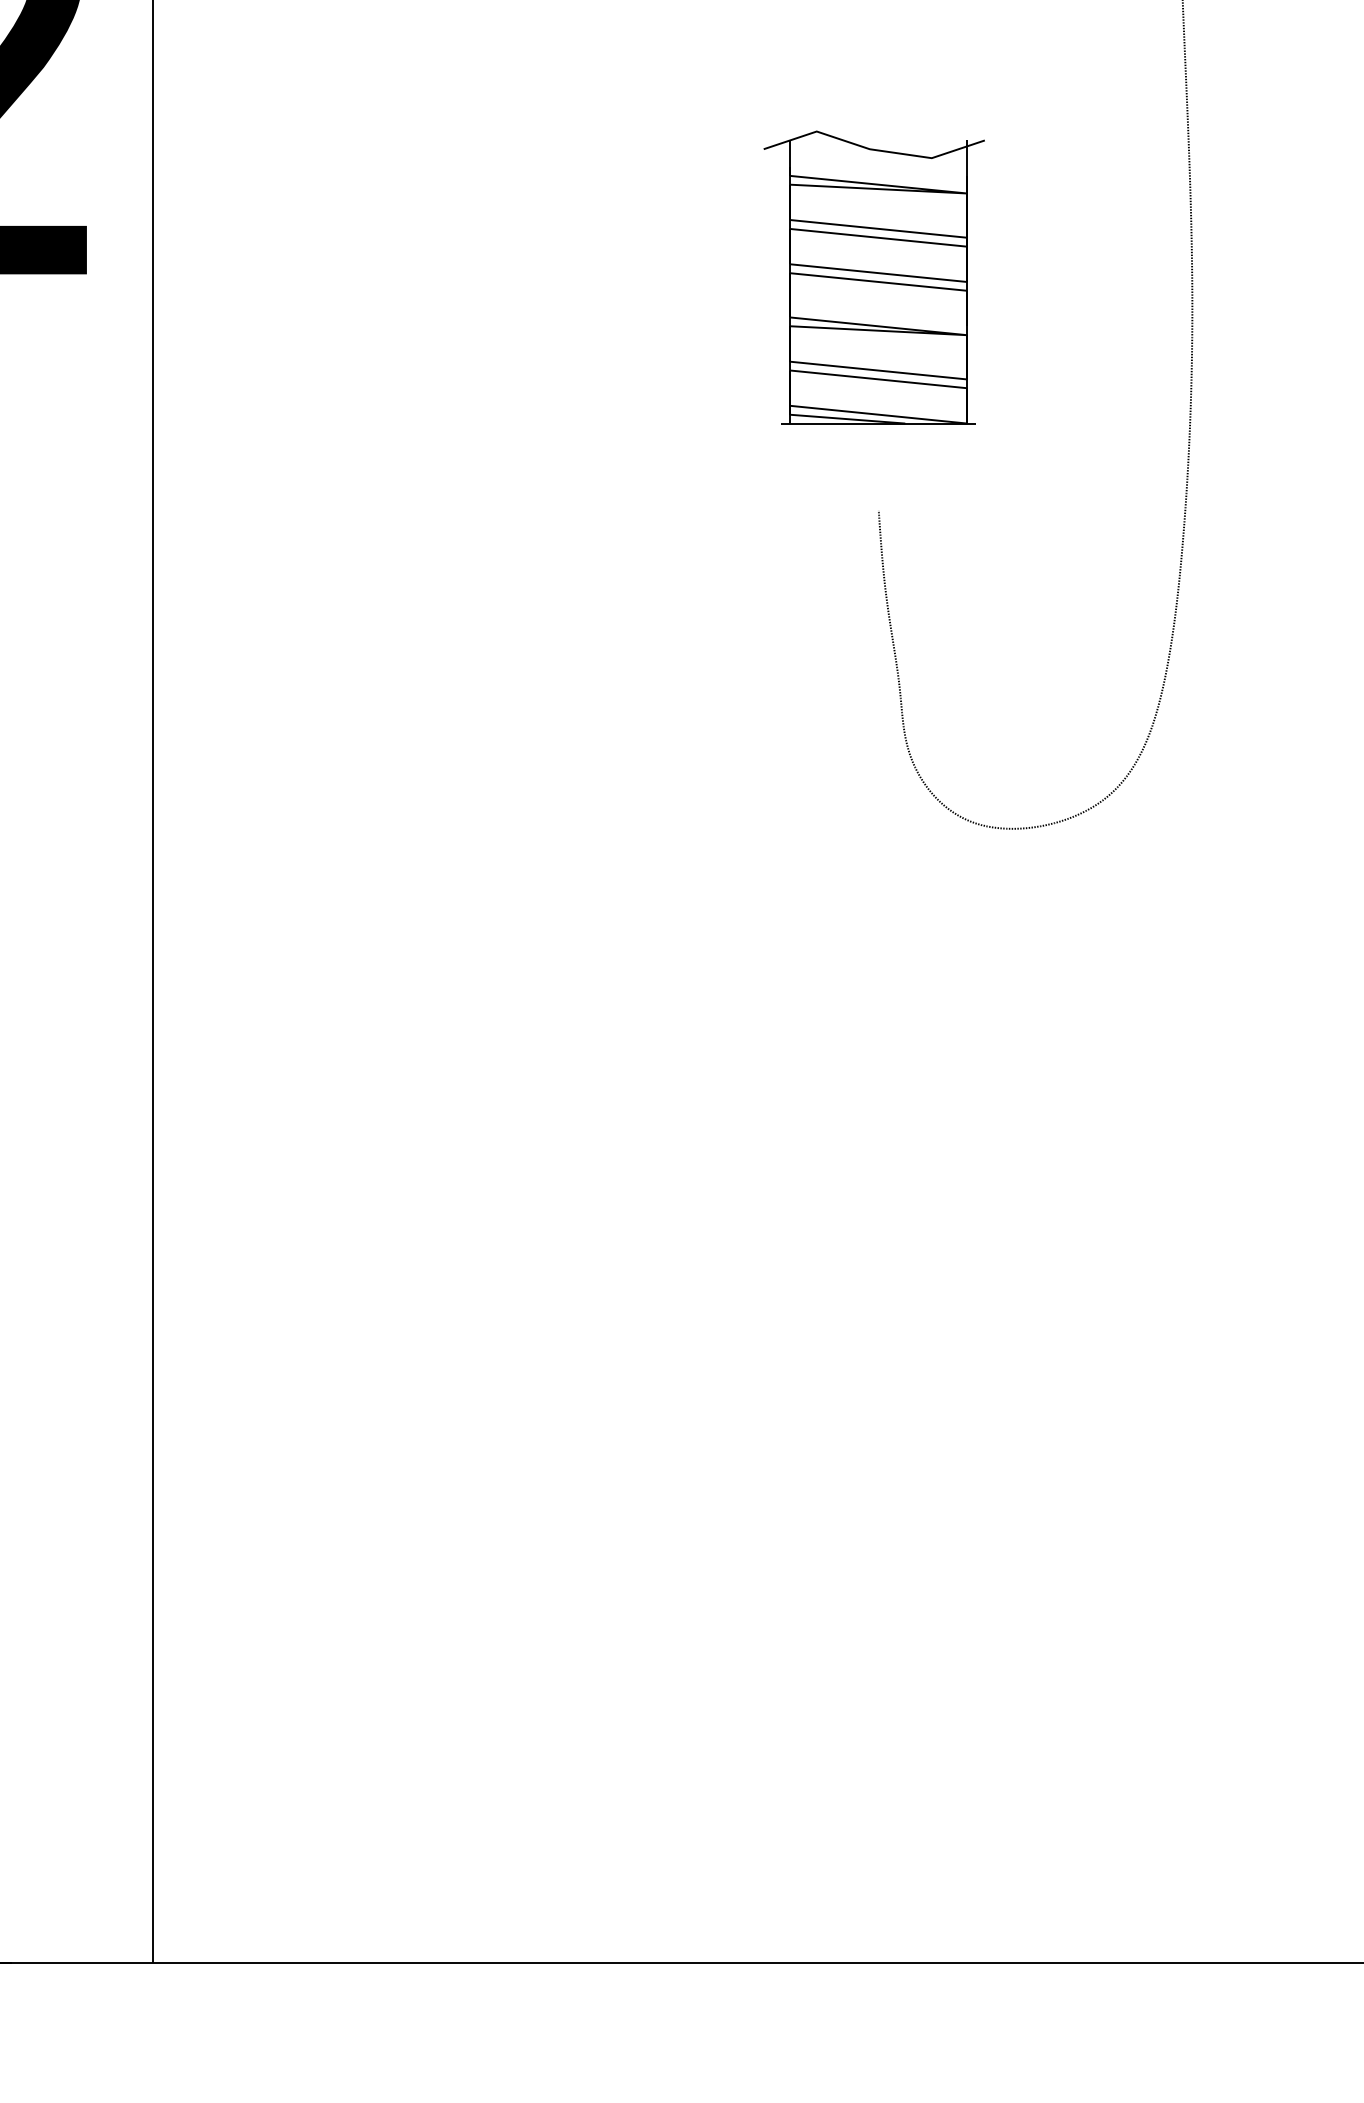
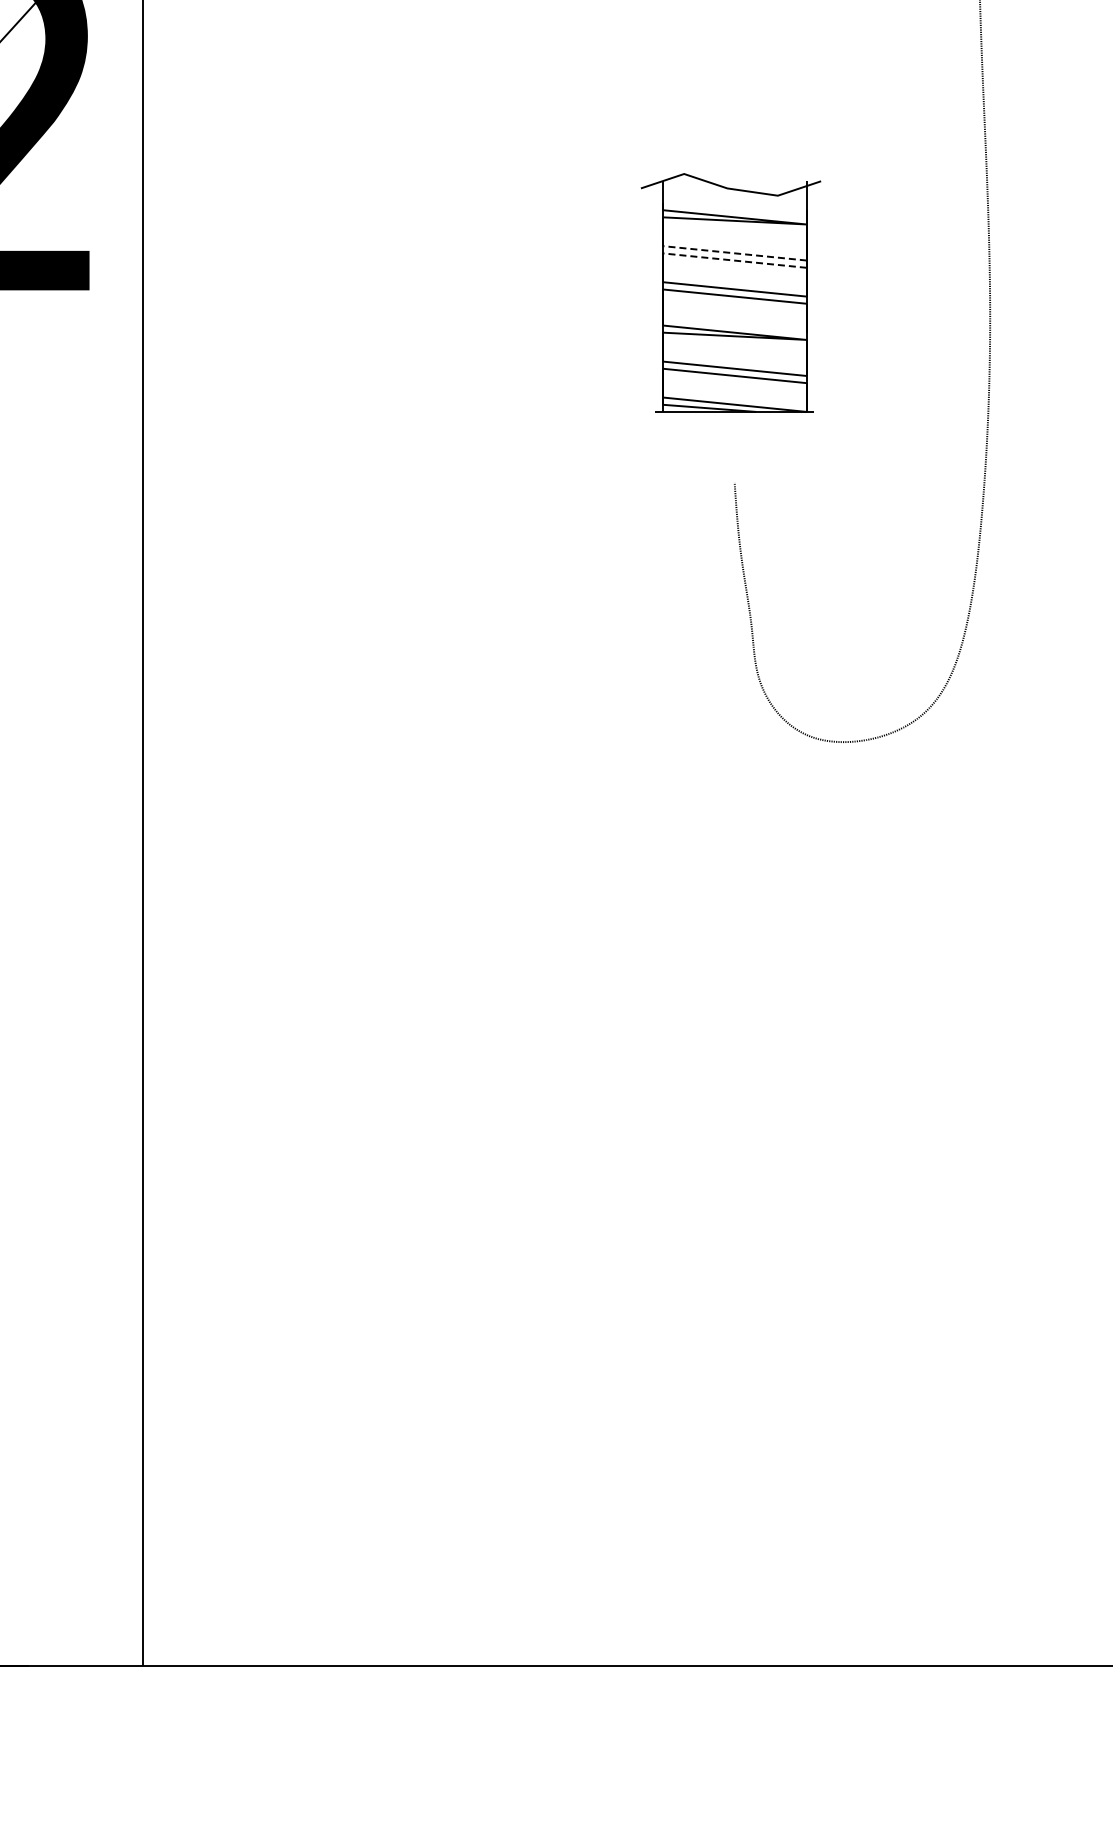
line: (878, 229) -> (734, 253), solid -> dashed
line: (878, 237) -> (734, 260), solid -> dashed

